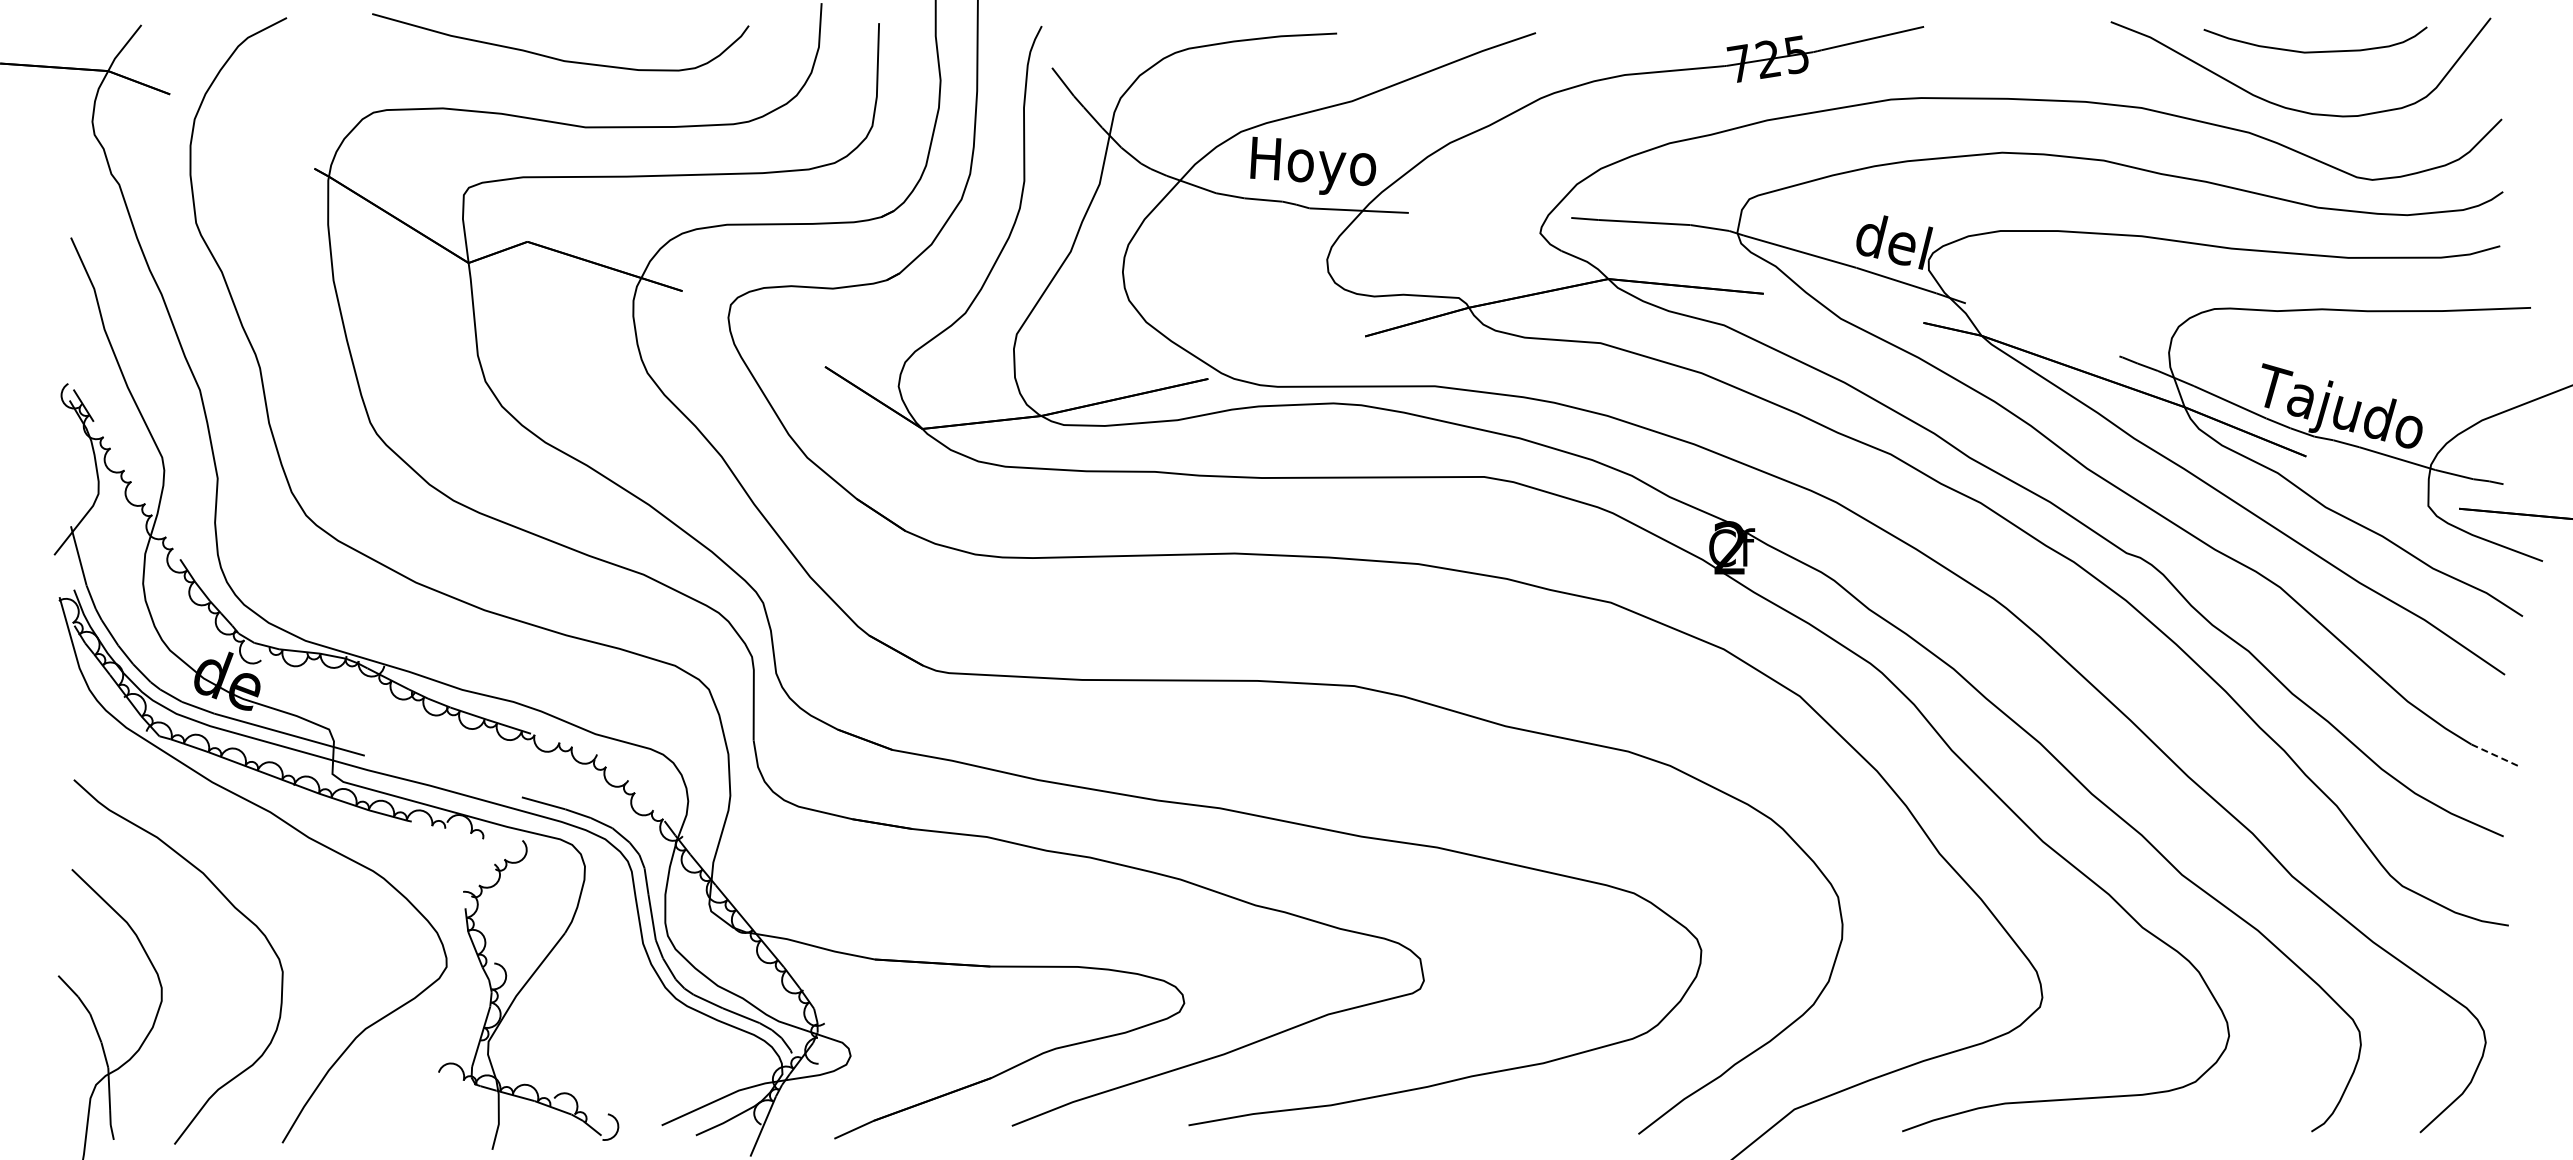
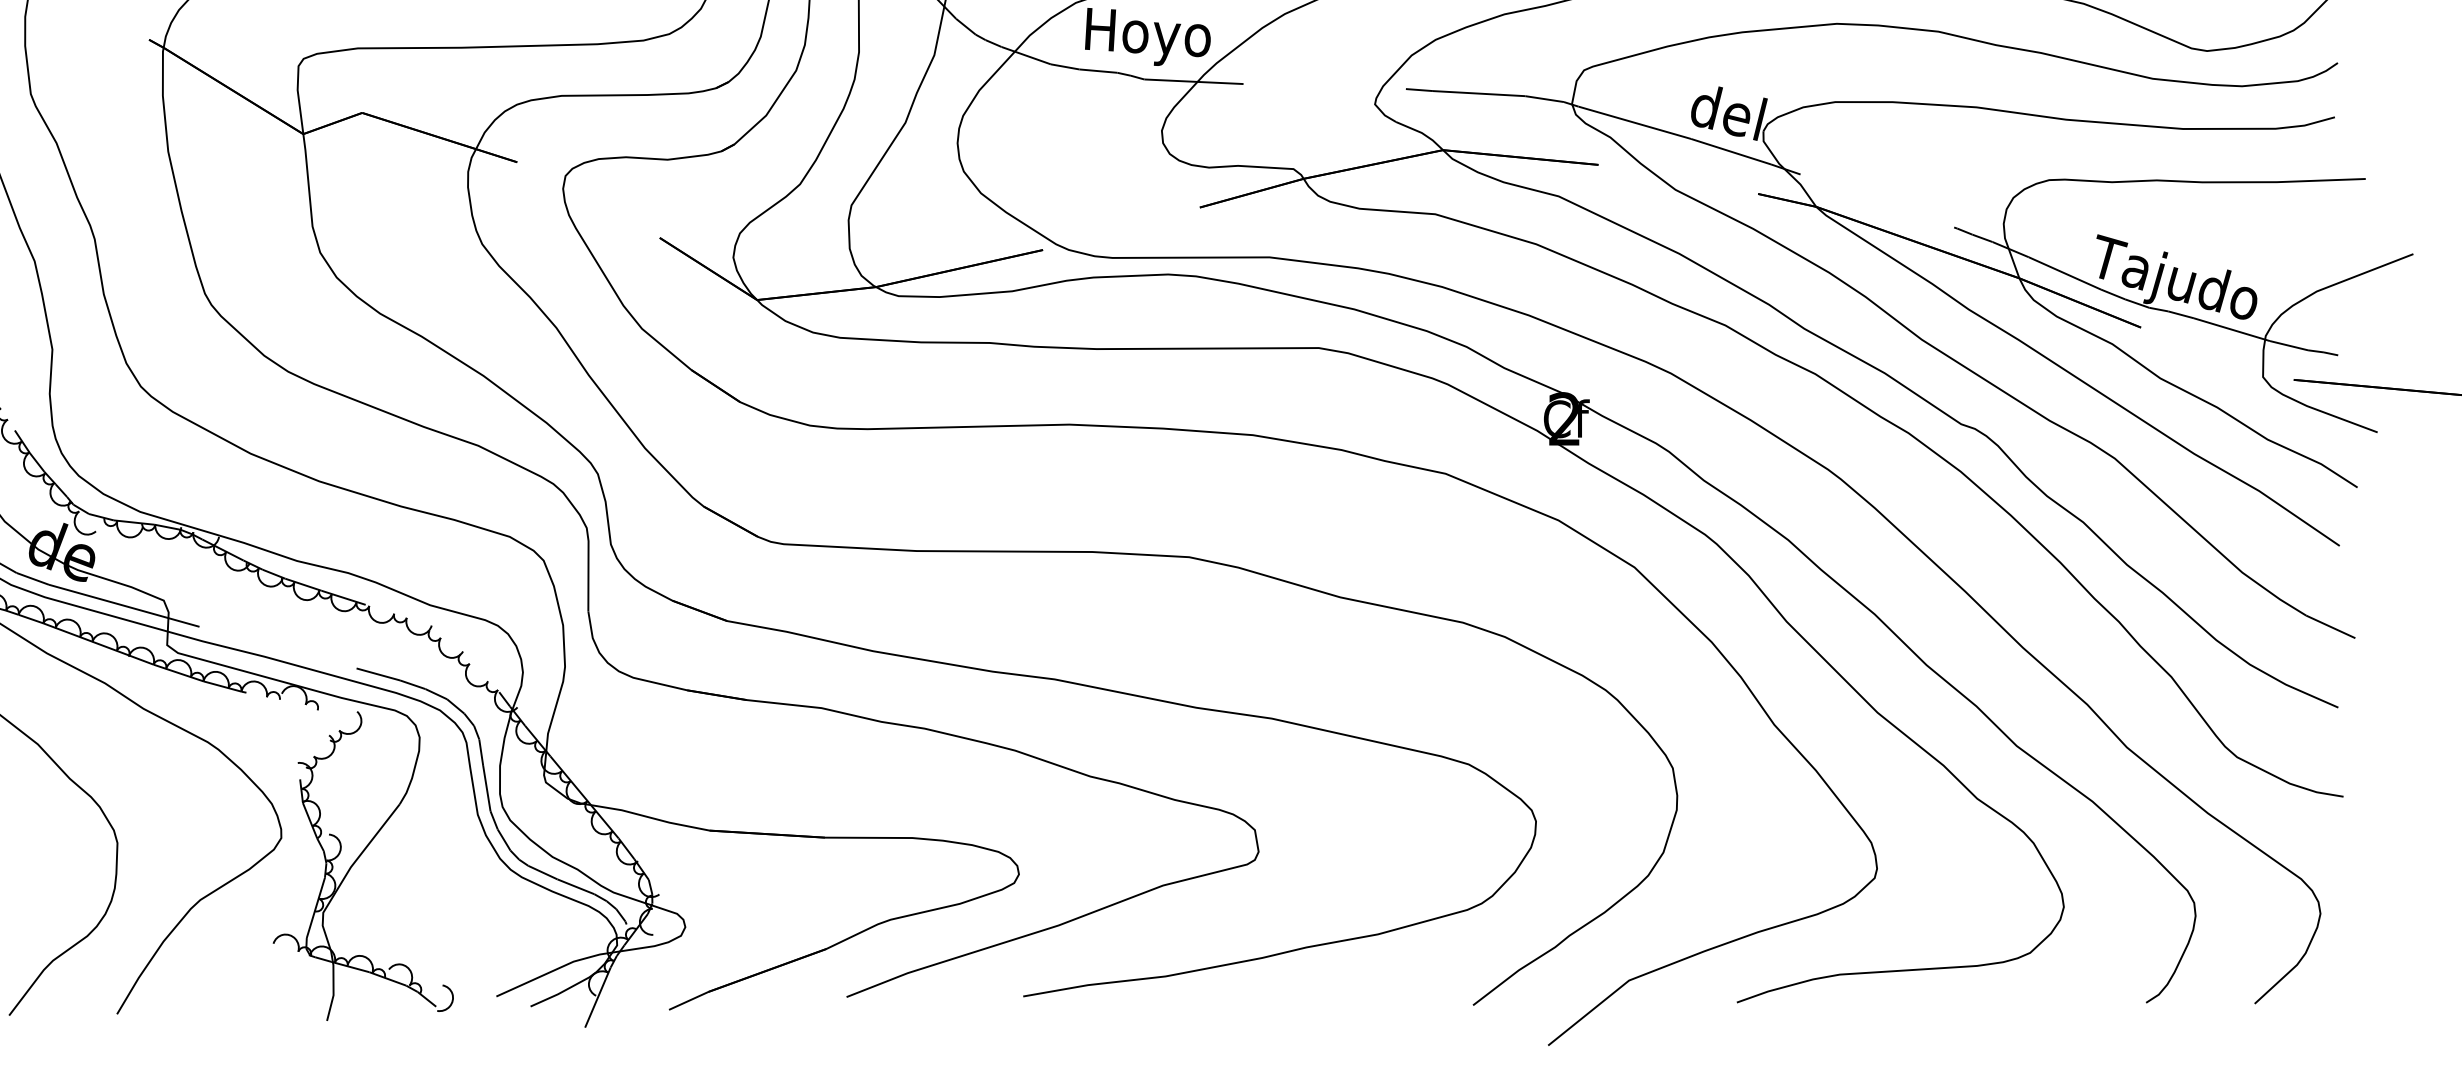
line: (2496, 756) -> (2331, 627), dashed -> solid

